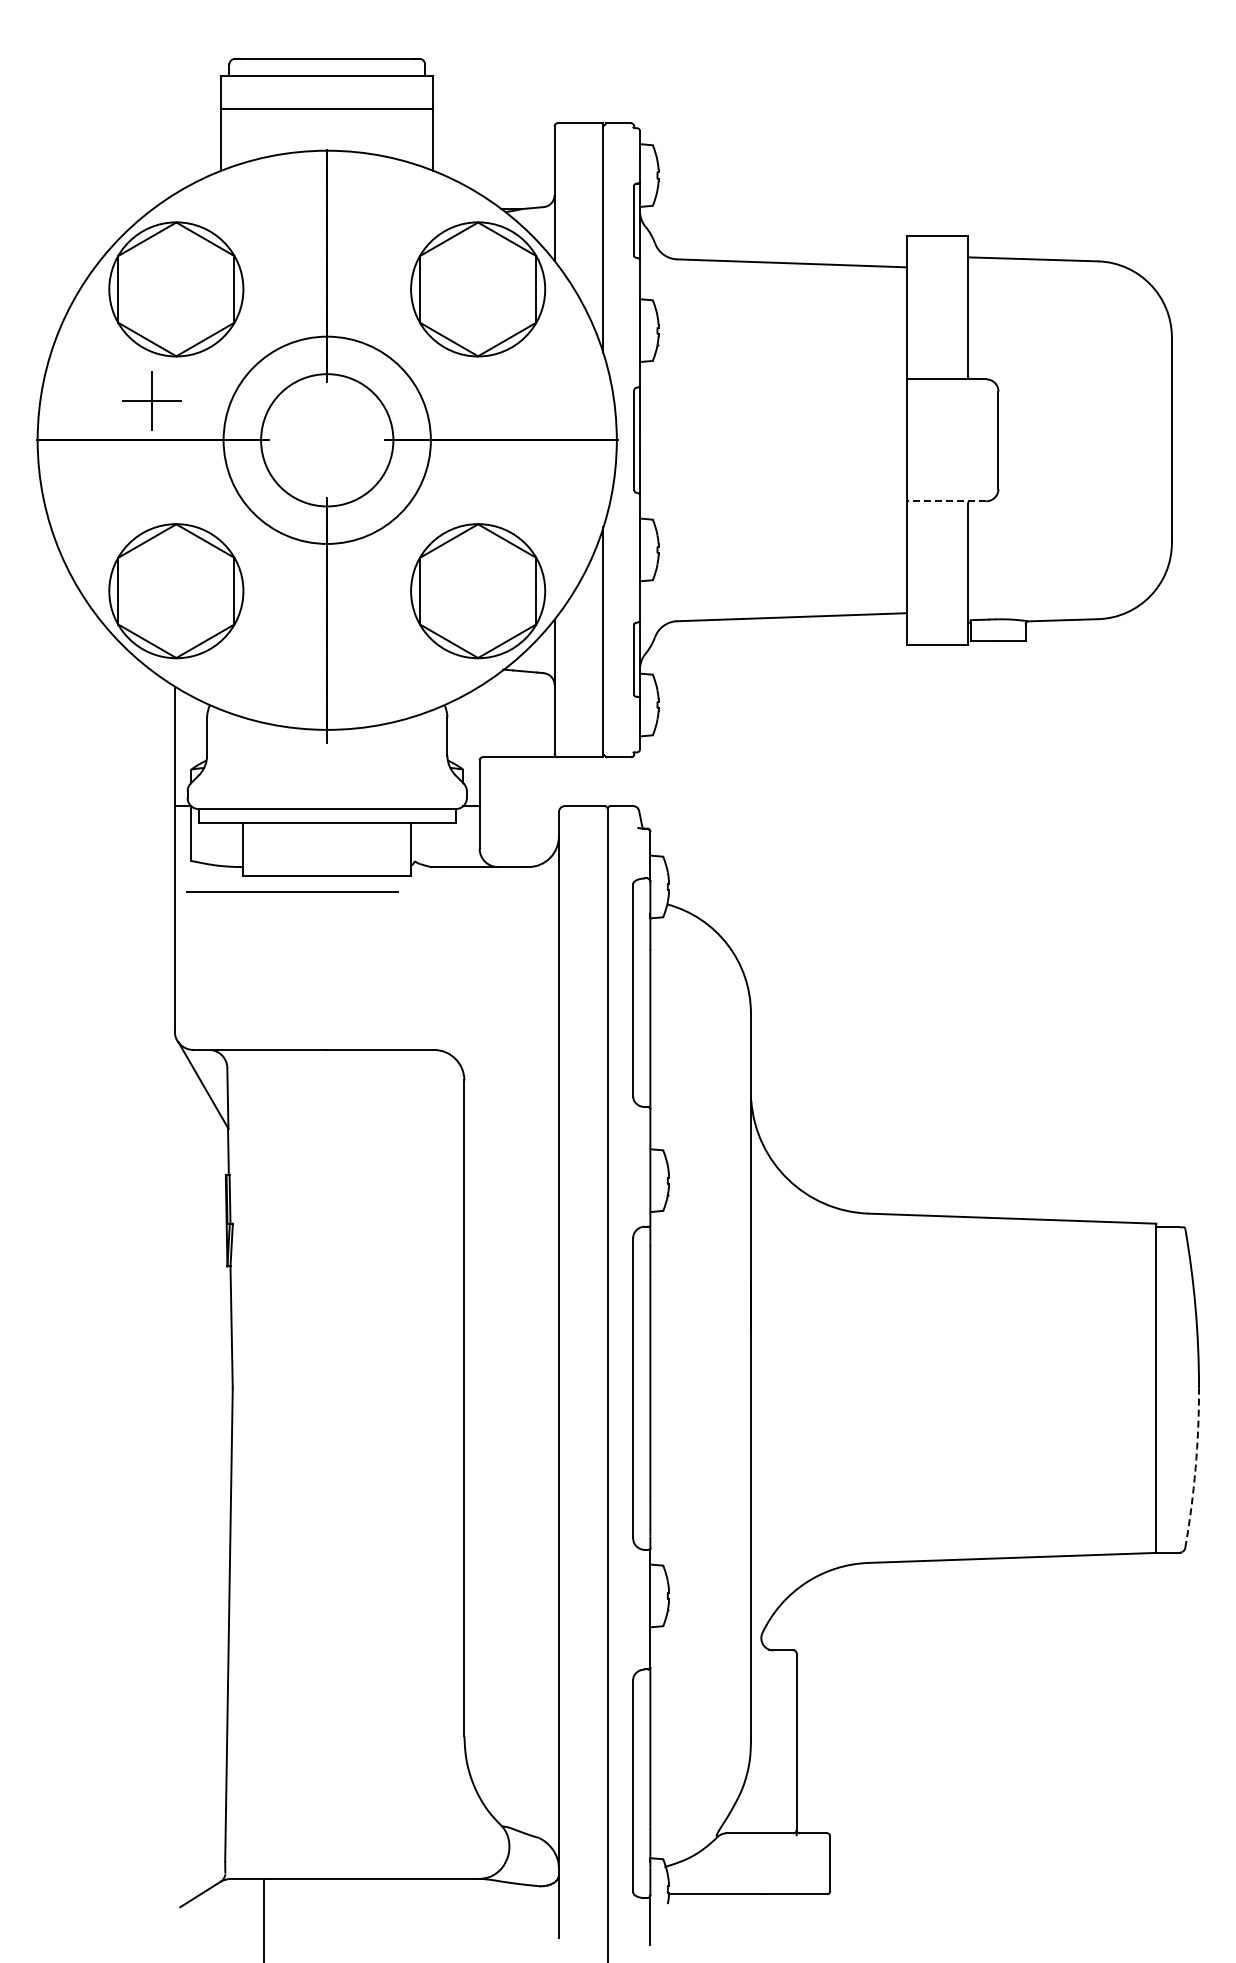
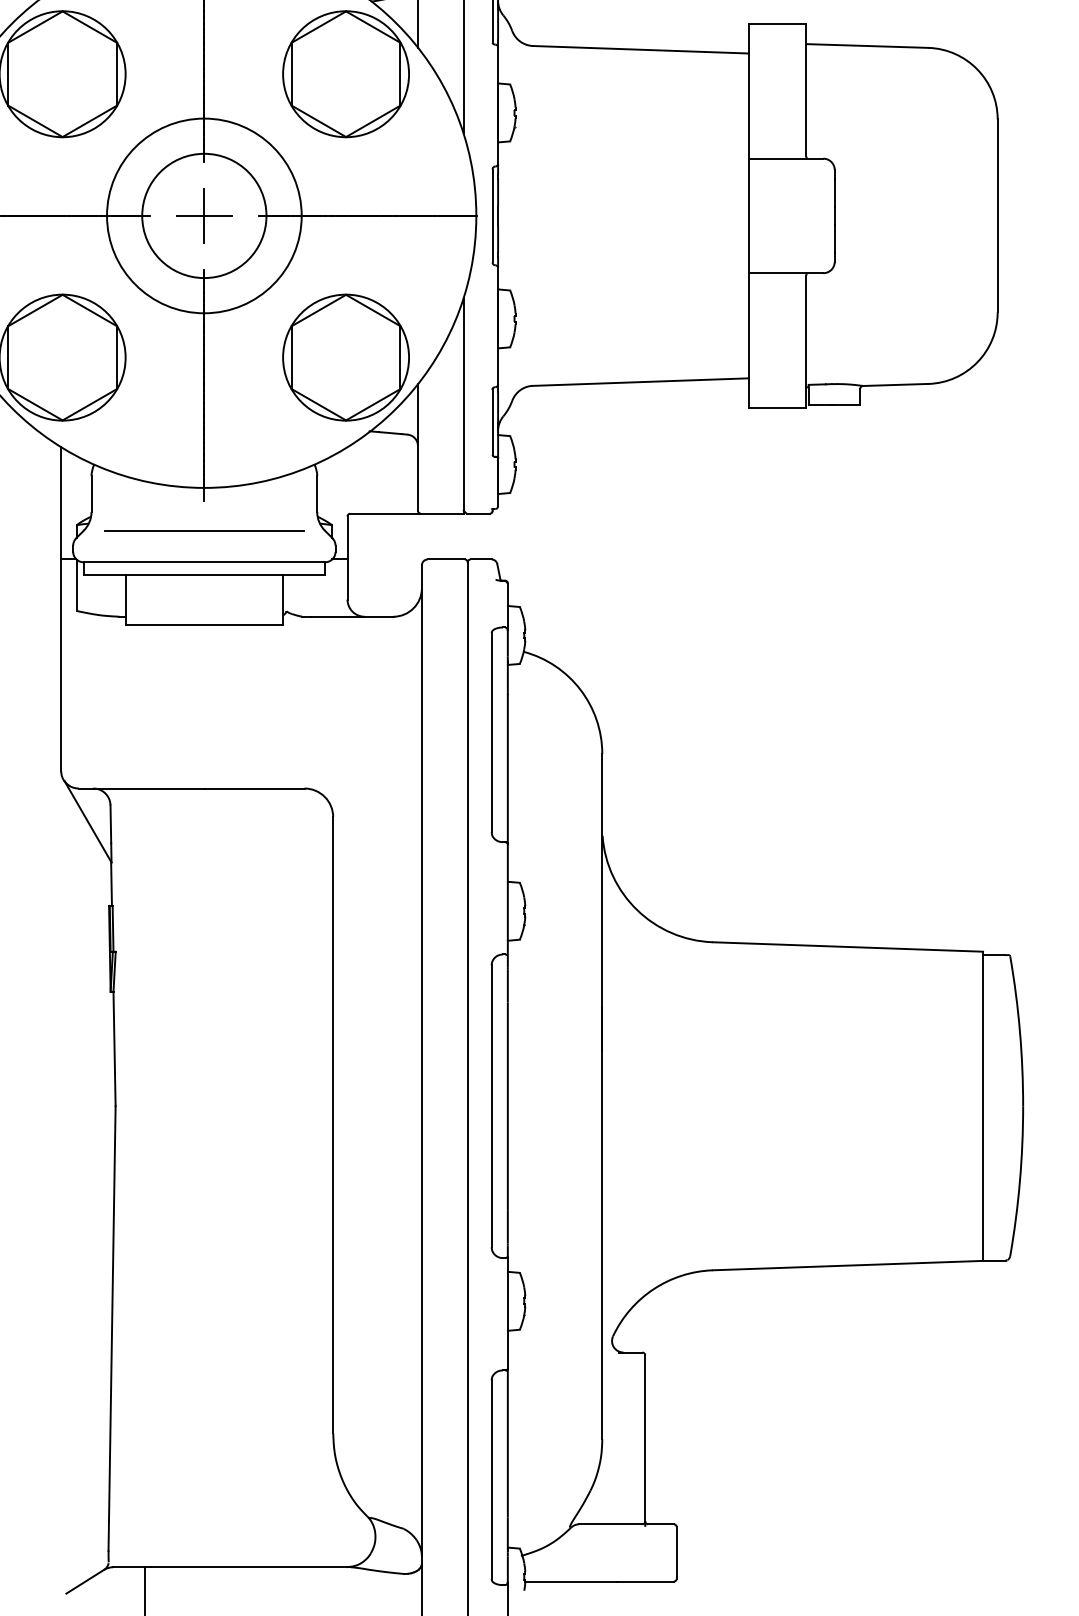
part: (151, 400) -> (203, 215), moved
line: (946, 501) -> (785, 273), dashed -> solid
line: (292, 891) -> (204, 529), moved
arc: (1195, 1468) -> (1019, 1181), dashed -> solid

